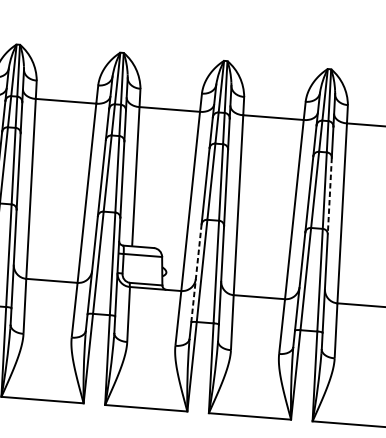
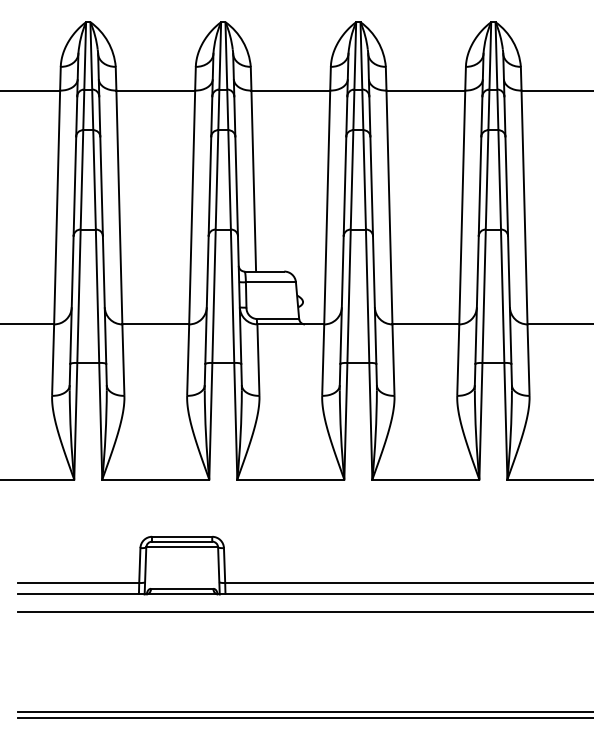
line: (329, 196) -> (506, 186), dashed -> solid
line: (196, 273) -> (342, 299), dashed -> solid

